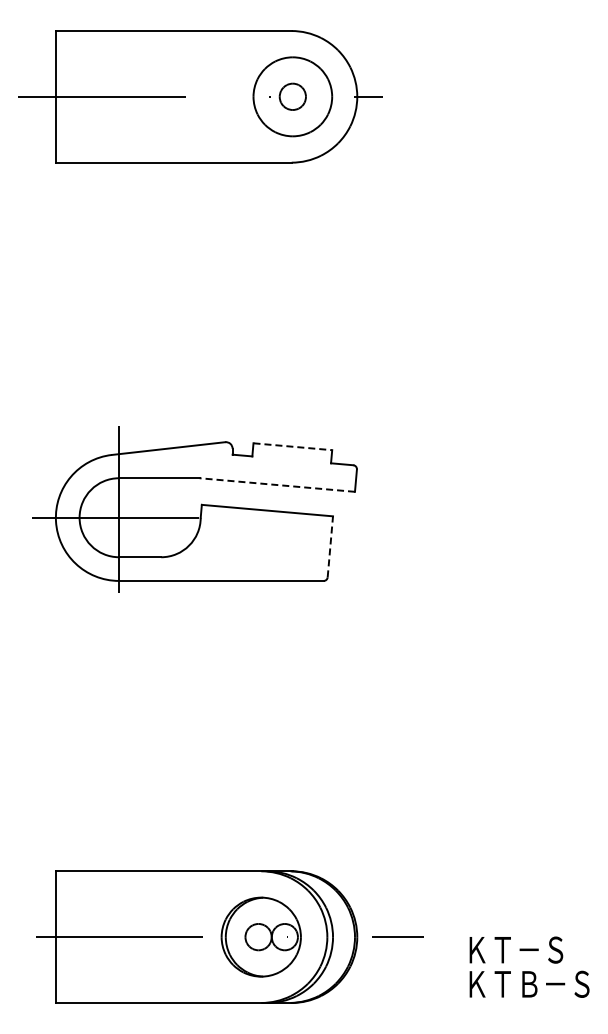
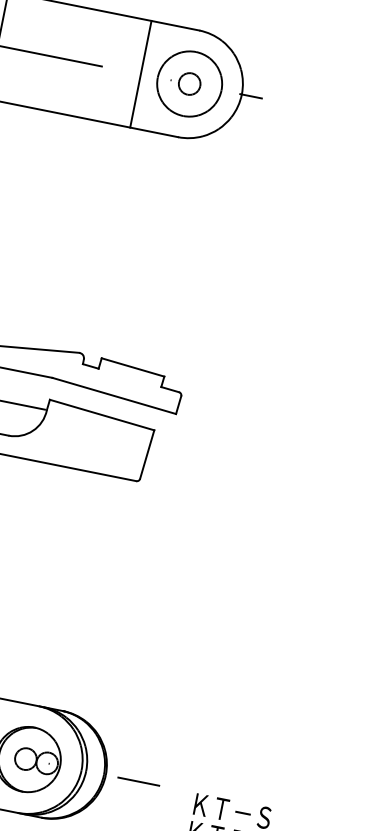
line: (232, 96) -> (140, 73), added
line: (292, 446) -> (132, 367), dashed -> solid
line: (277, 485) -> (114, 396), dashed -> solid
line: (330, 546) -> (147, 454), dashed -> solid

